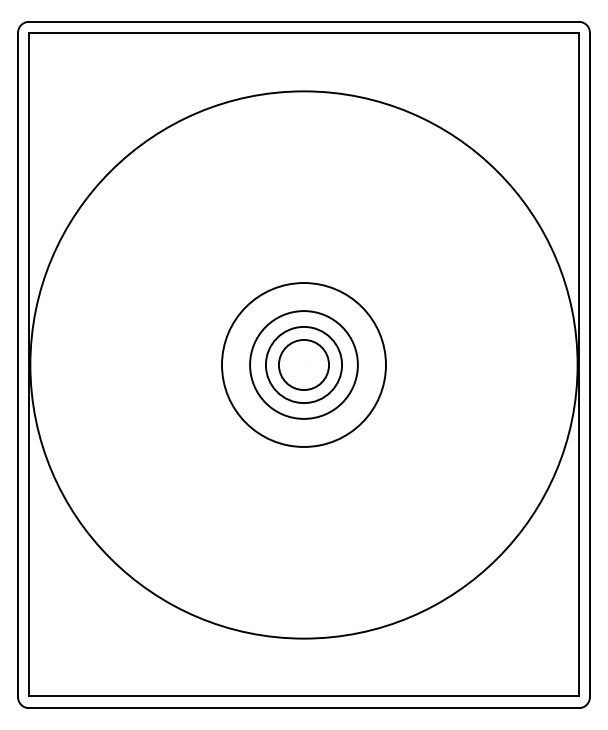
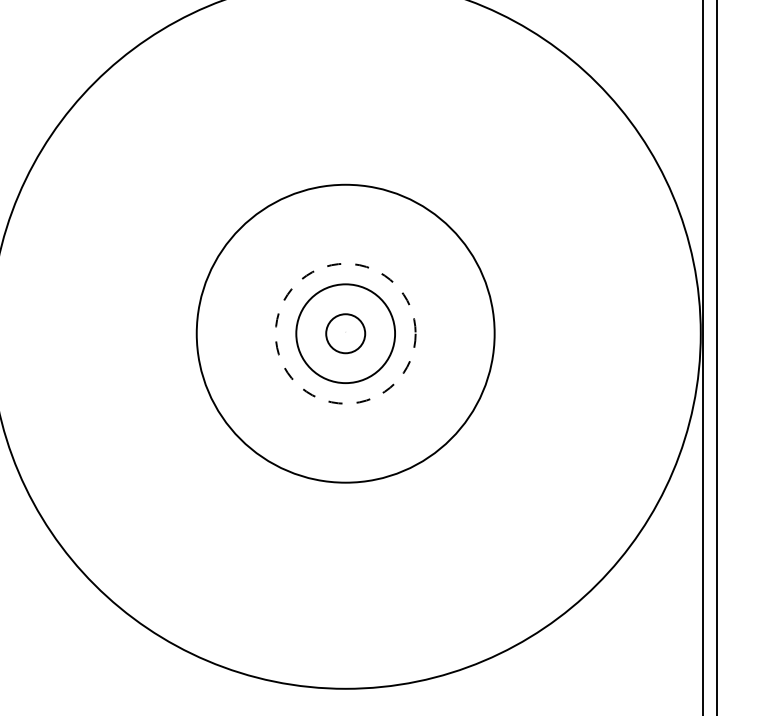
circle: (303, 364) -> (345, 333), size x0.6
circle: (303, 364) -> (345, 333), size x1.4
circle: (303, 364) -> (345, 333), solid -> dashed

